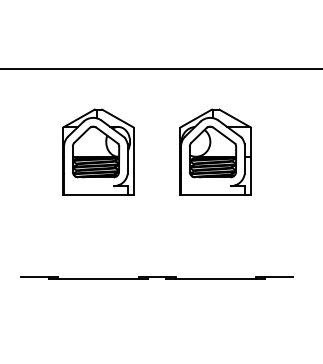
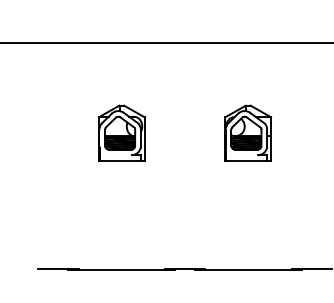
part: (98, 151) -> (121, 132), size x0.6
part: (215, 151) -> (248, 132), size x0.6

